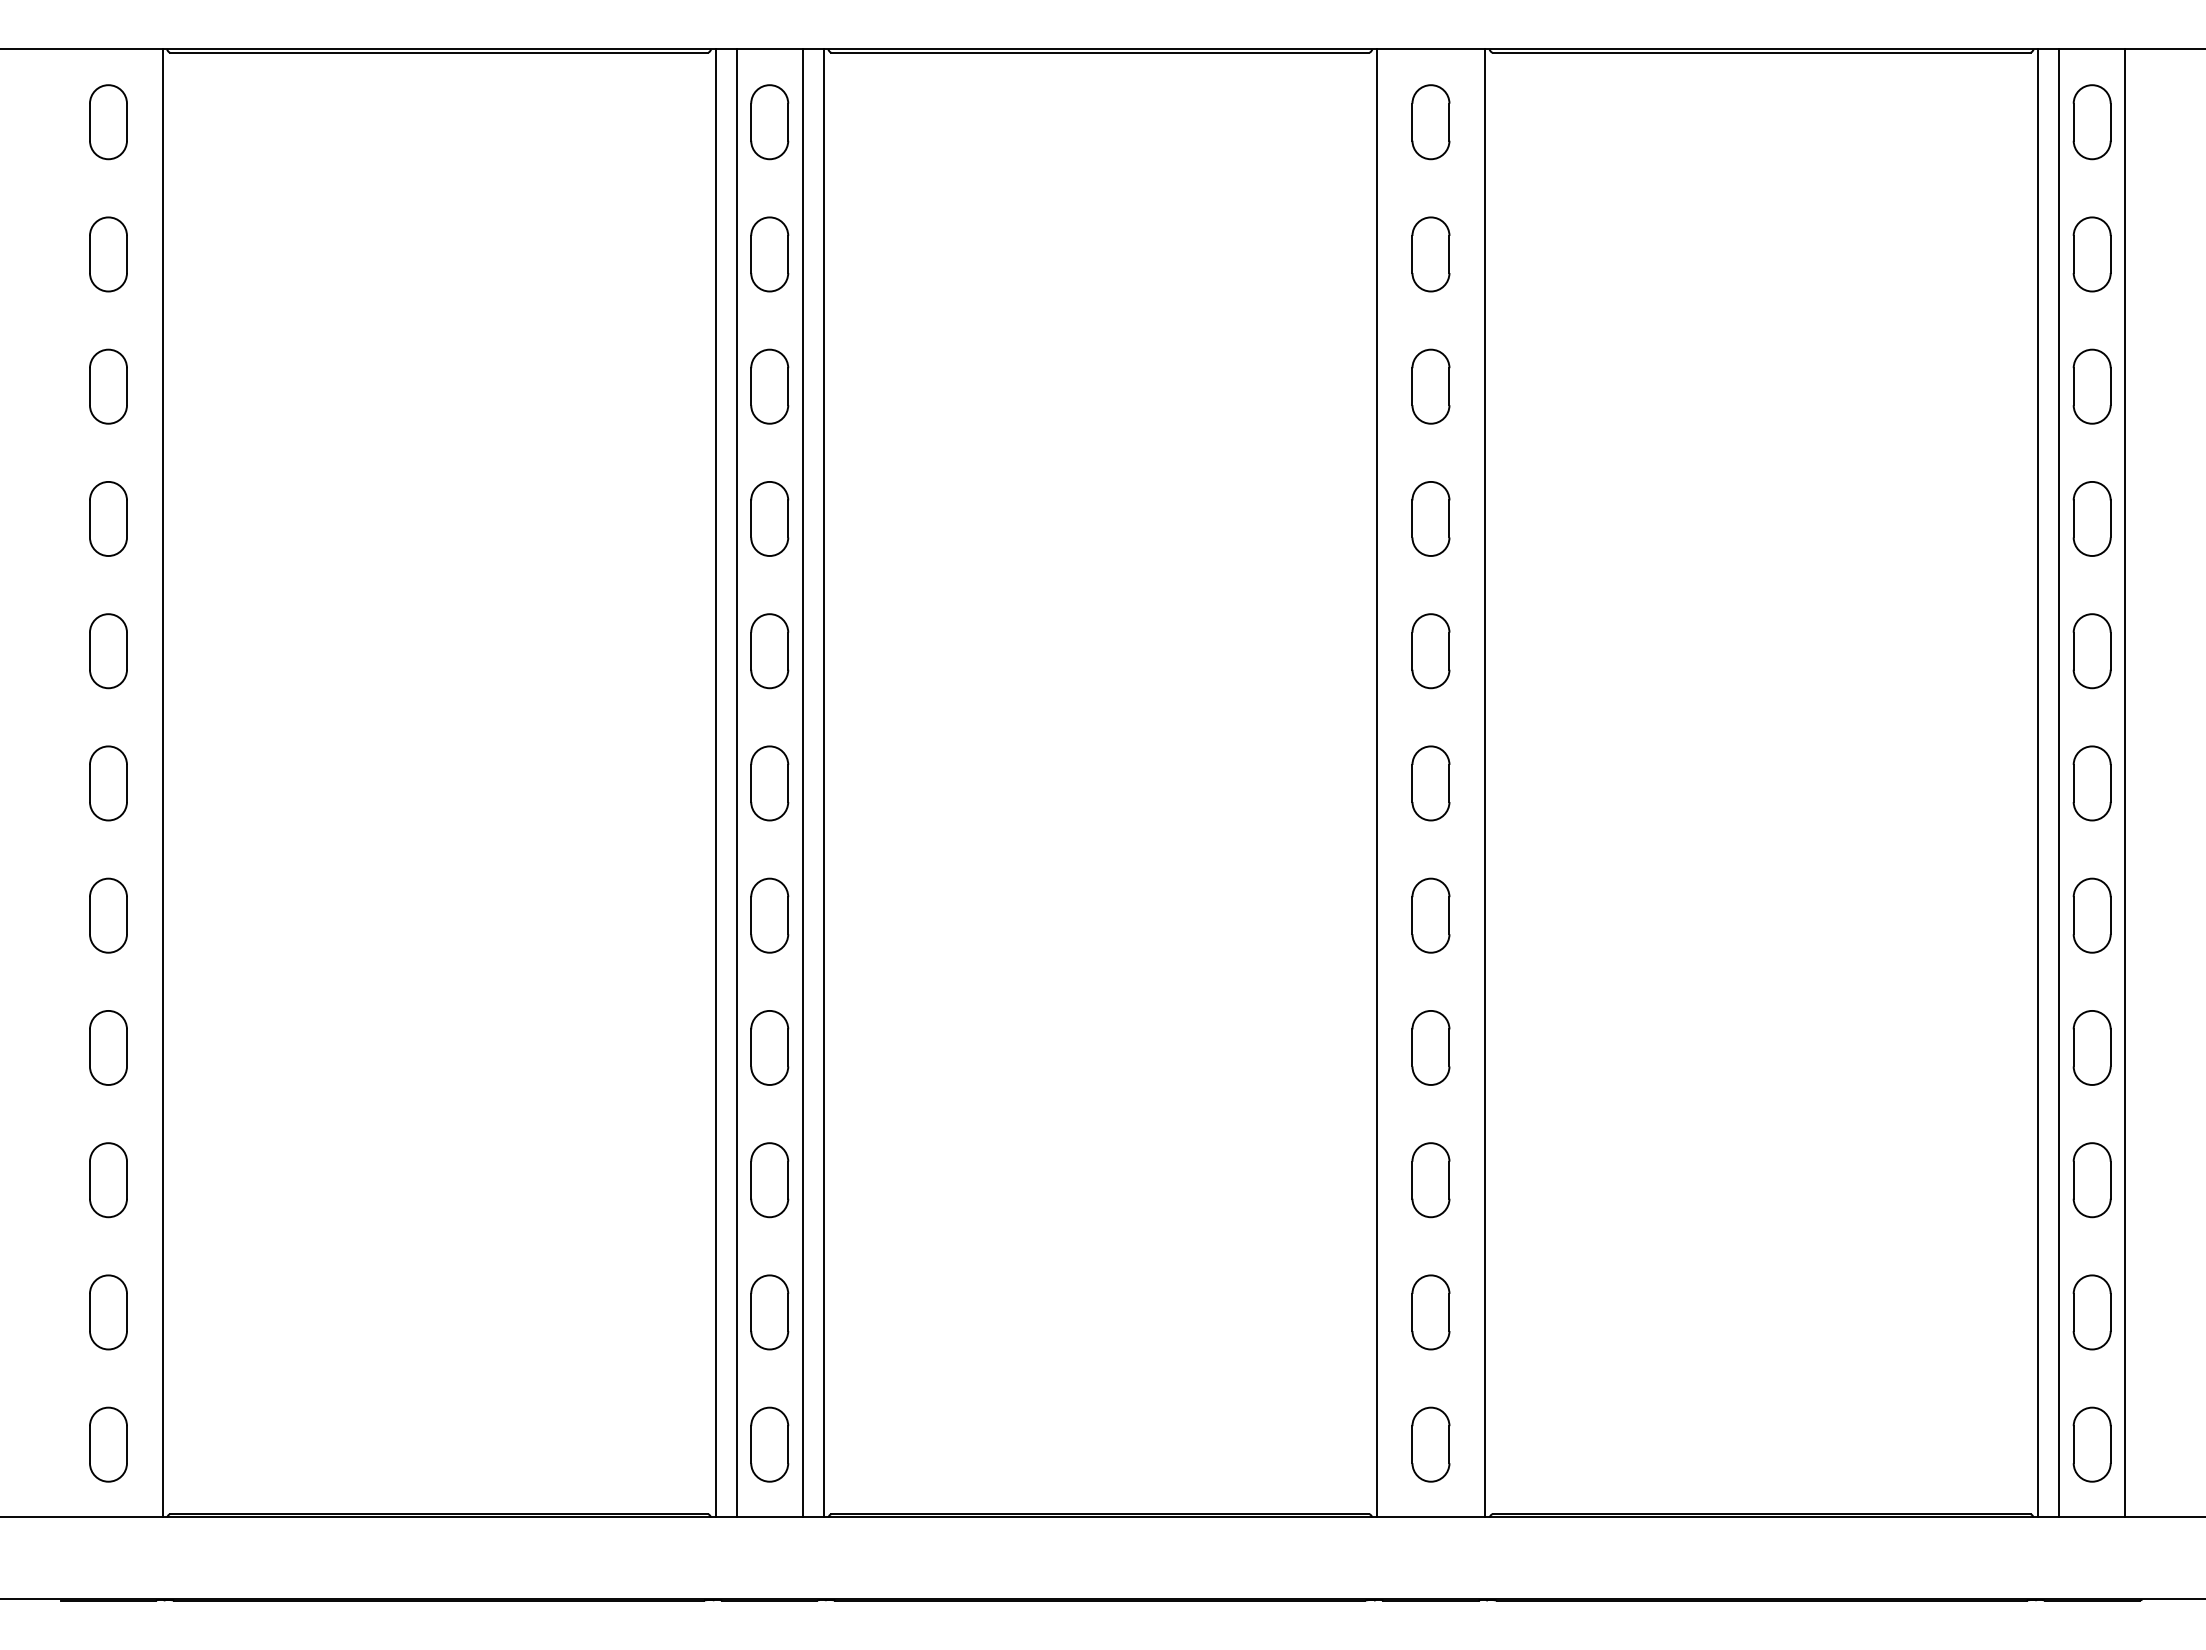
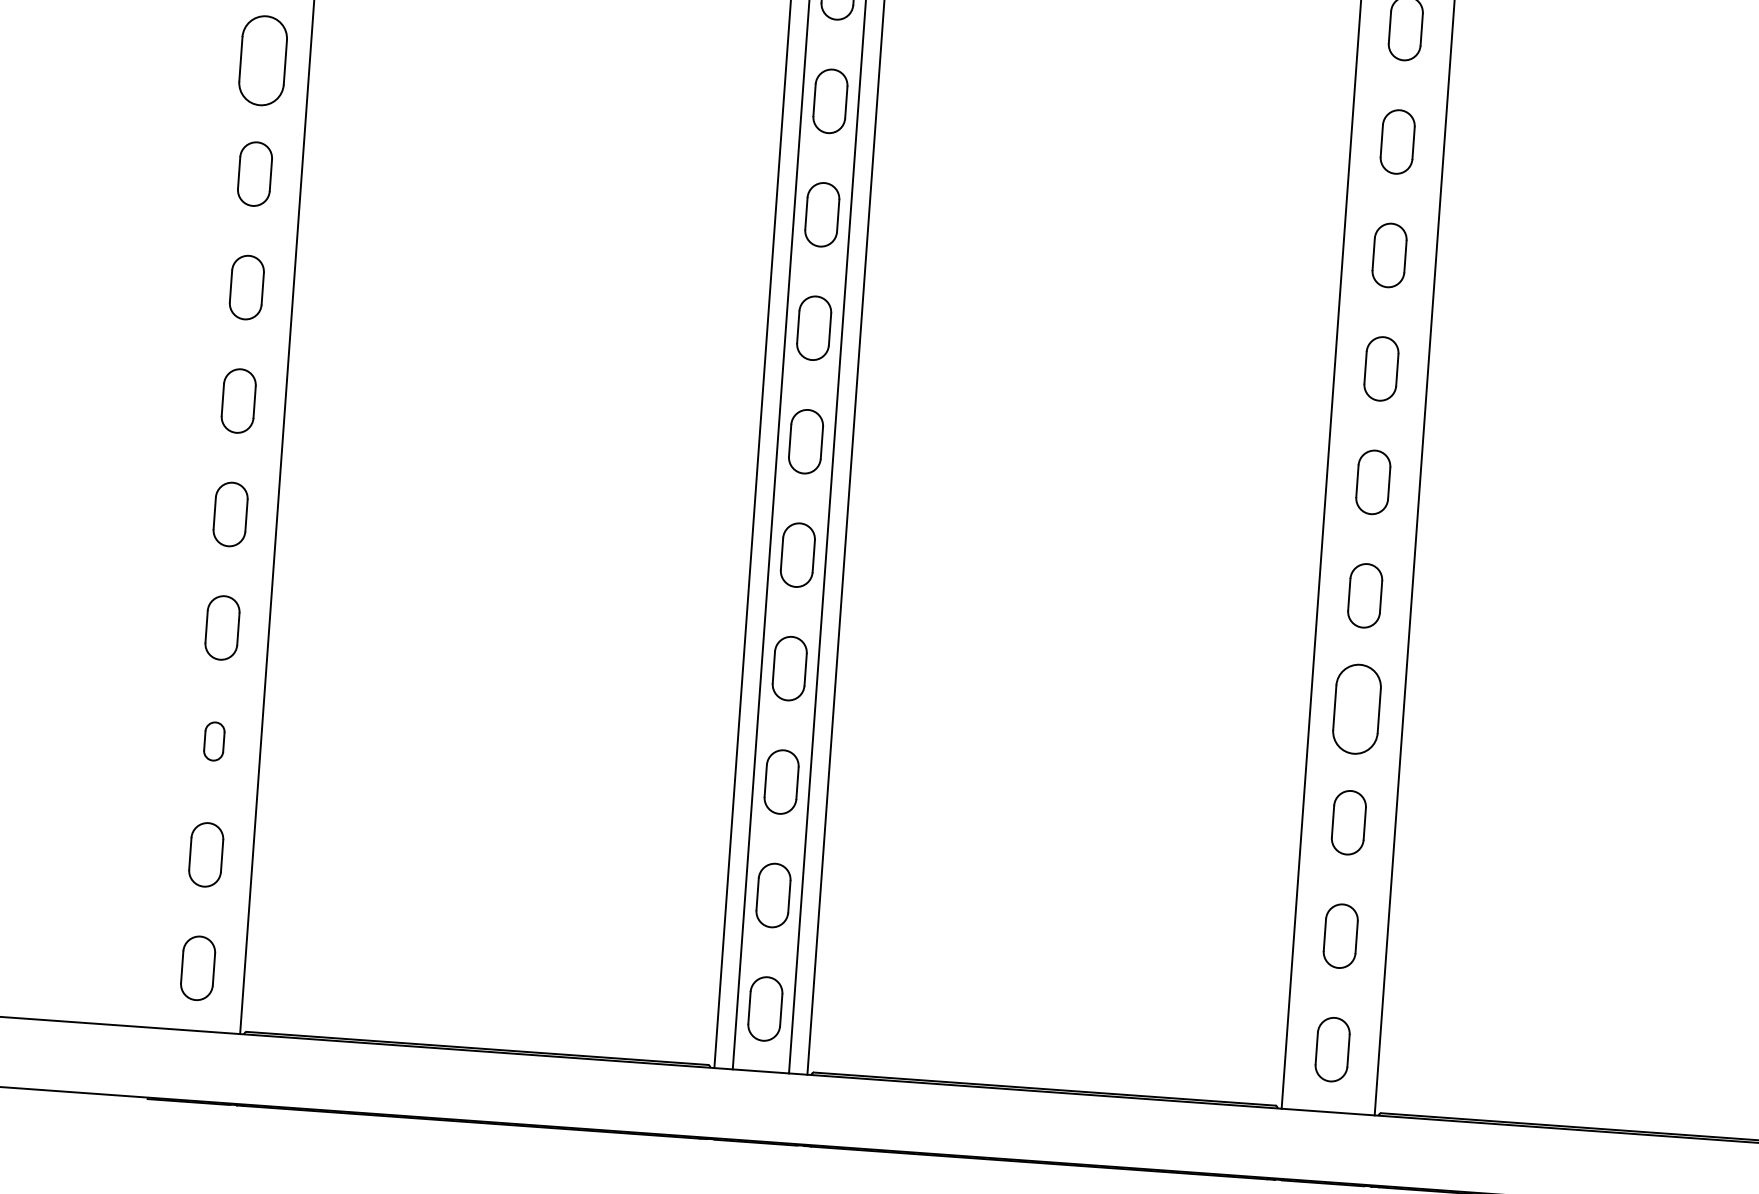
part: (108, 386) -> (263, 60), size x1.4
part: (1430, 1047) -> (1356, 708), size x1.4
part: (108, 1180) -> (214, 741), size x0.6

